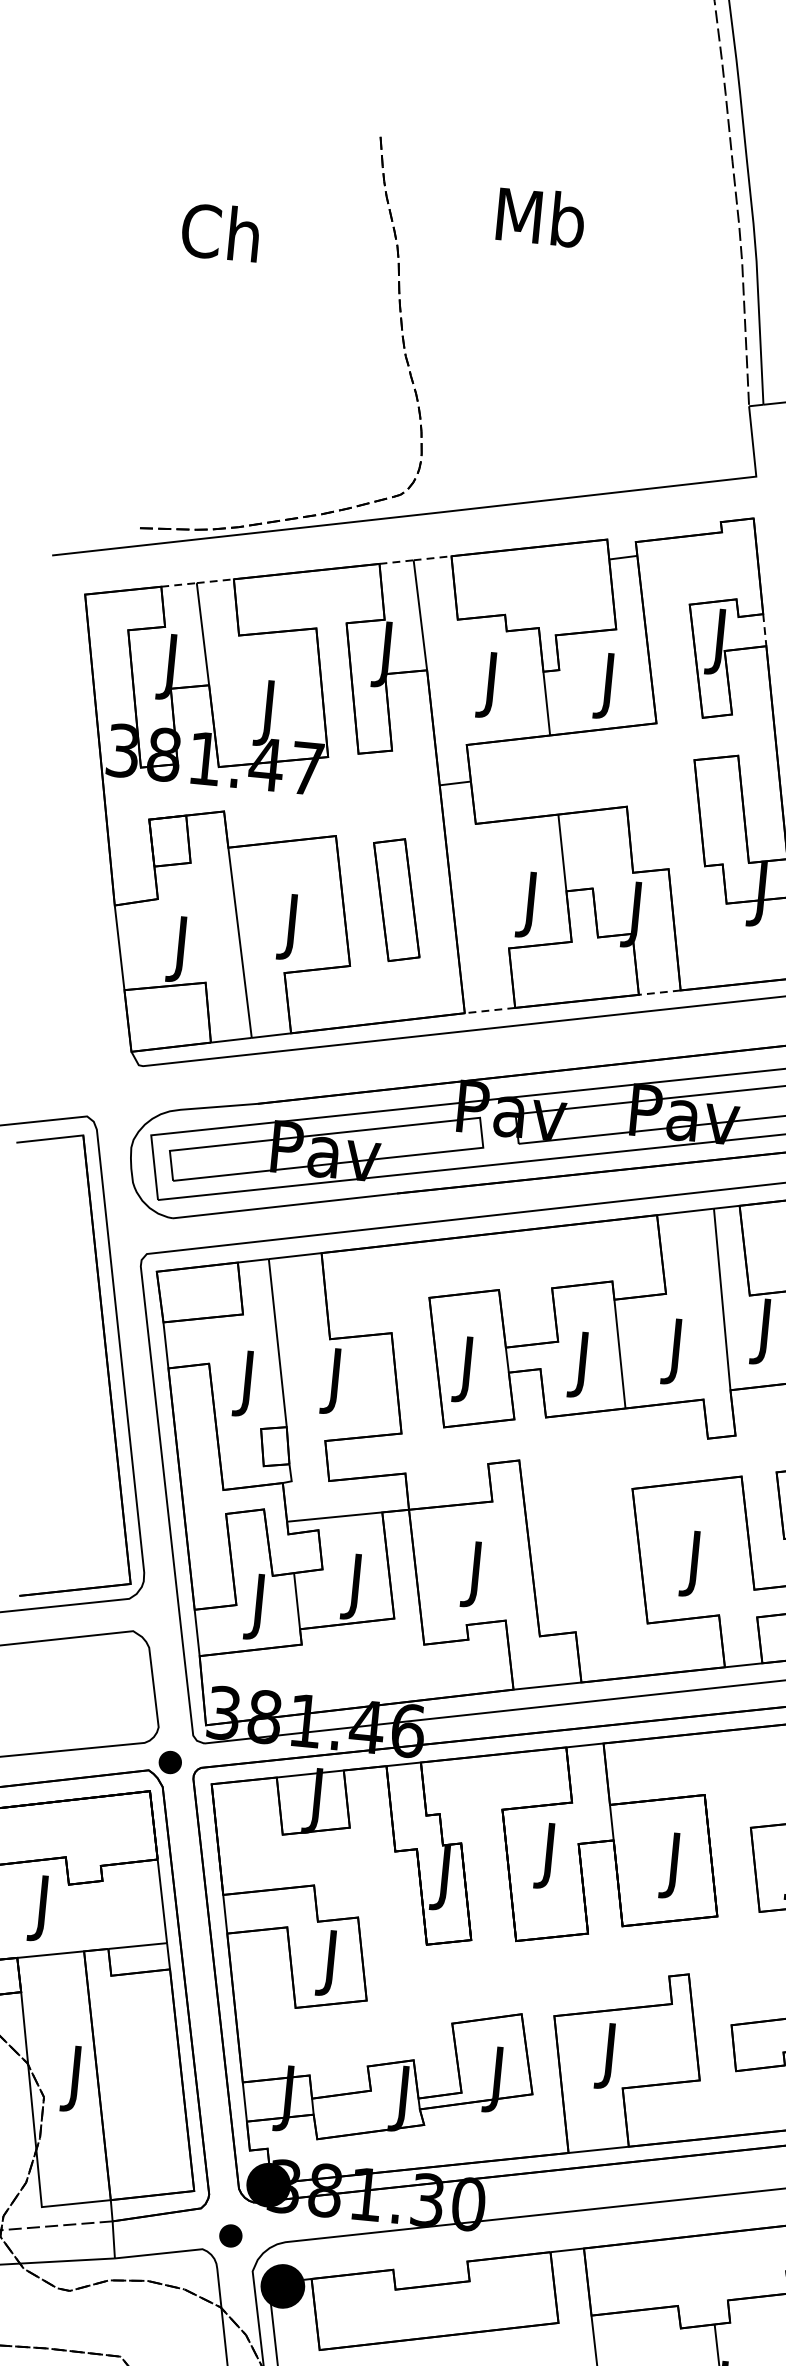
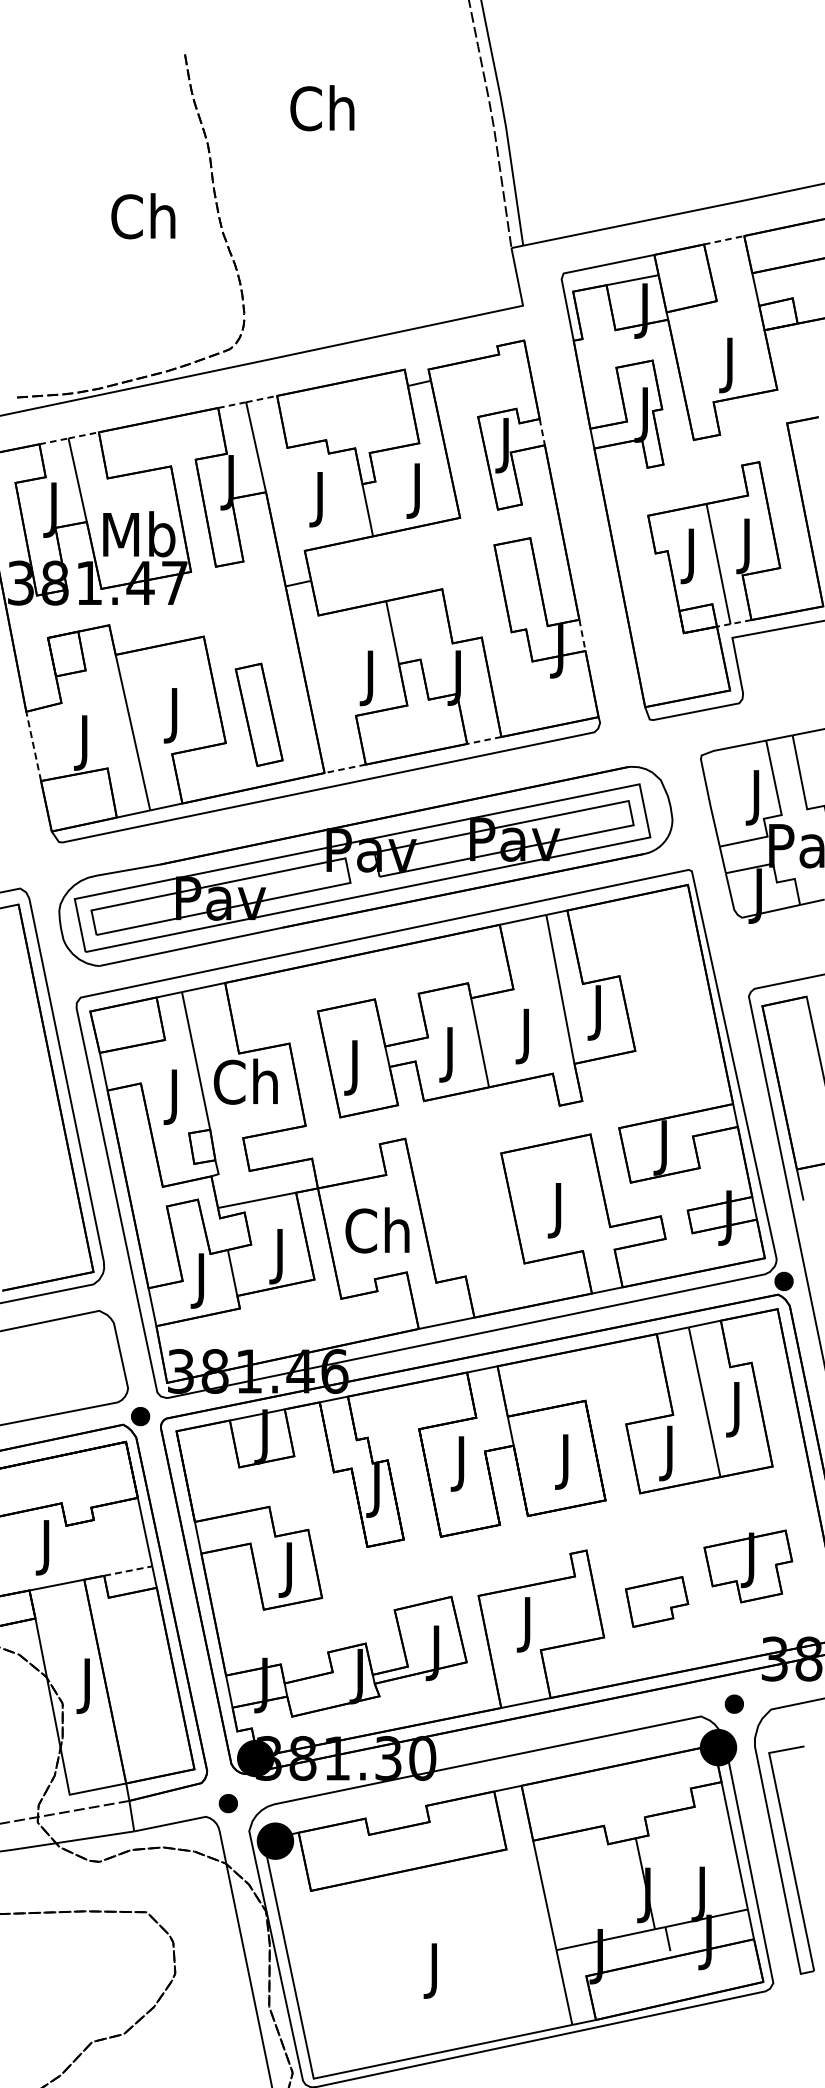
text: (541, 217) -> (324, 108), Mb -> Ch
text: (220, 232) -> (143, 216), moved
text: (270, 712) -> (139, 539), J -> Mb
part: (395, 899) -> (258, 714), moved
line: (119, 946) -> (33, 745), solid -> dashed
text: (333, 1379) -> (245, 1086), J -> Ch
text: (474, 1573) -> (377, 1235), J -> Ch
line: (138, 1946) -> (128, 1571), solid -> dashed

